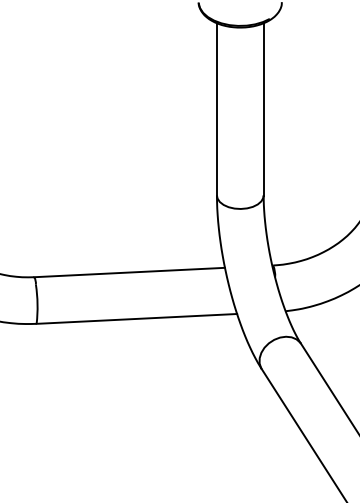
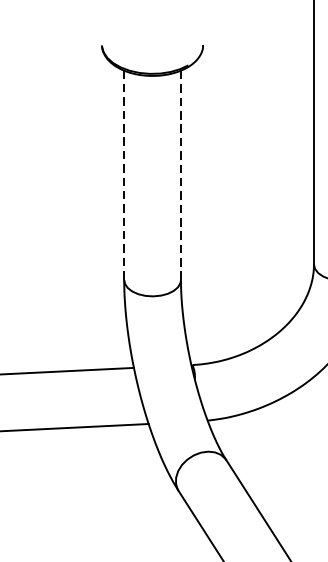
line: (263, 108) -> (180, 174), solid -> dashed
line: (216, 109) -> (123, 175), solid -> dashed

